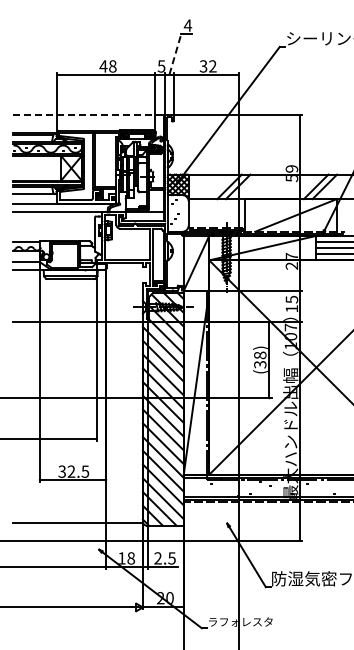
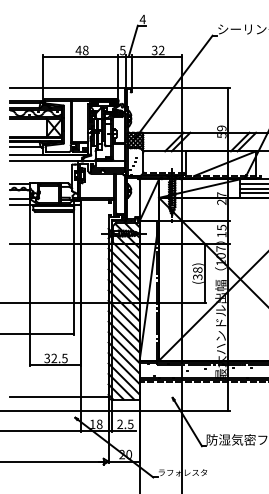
line: (175, 53) -> (133, 40), dashed -> solid
line: (89, 115) -> (68, 87), dashed -> solid

